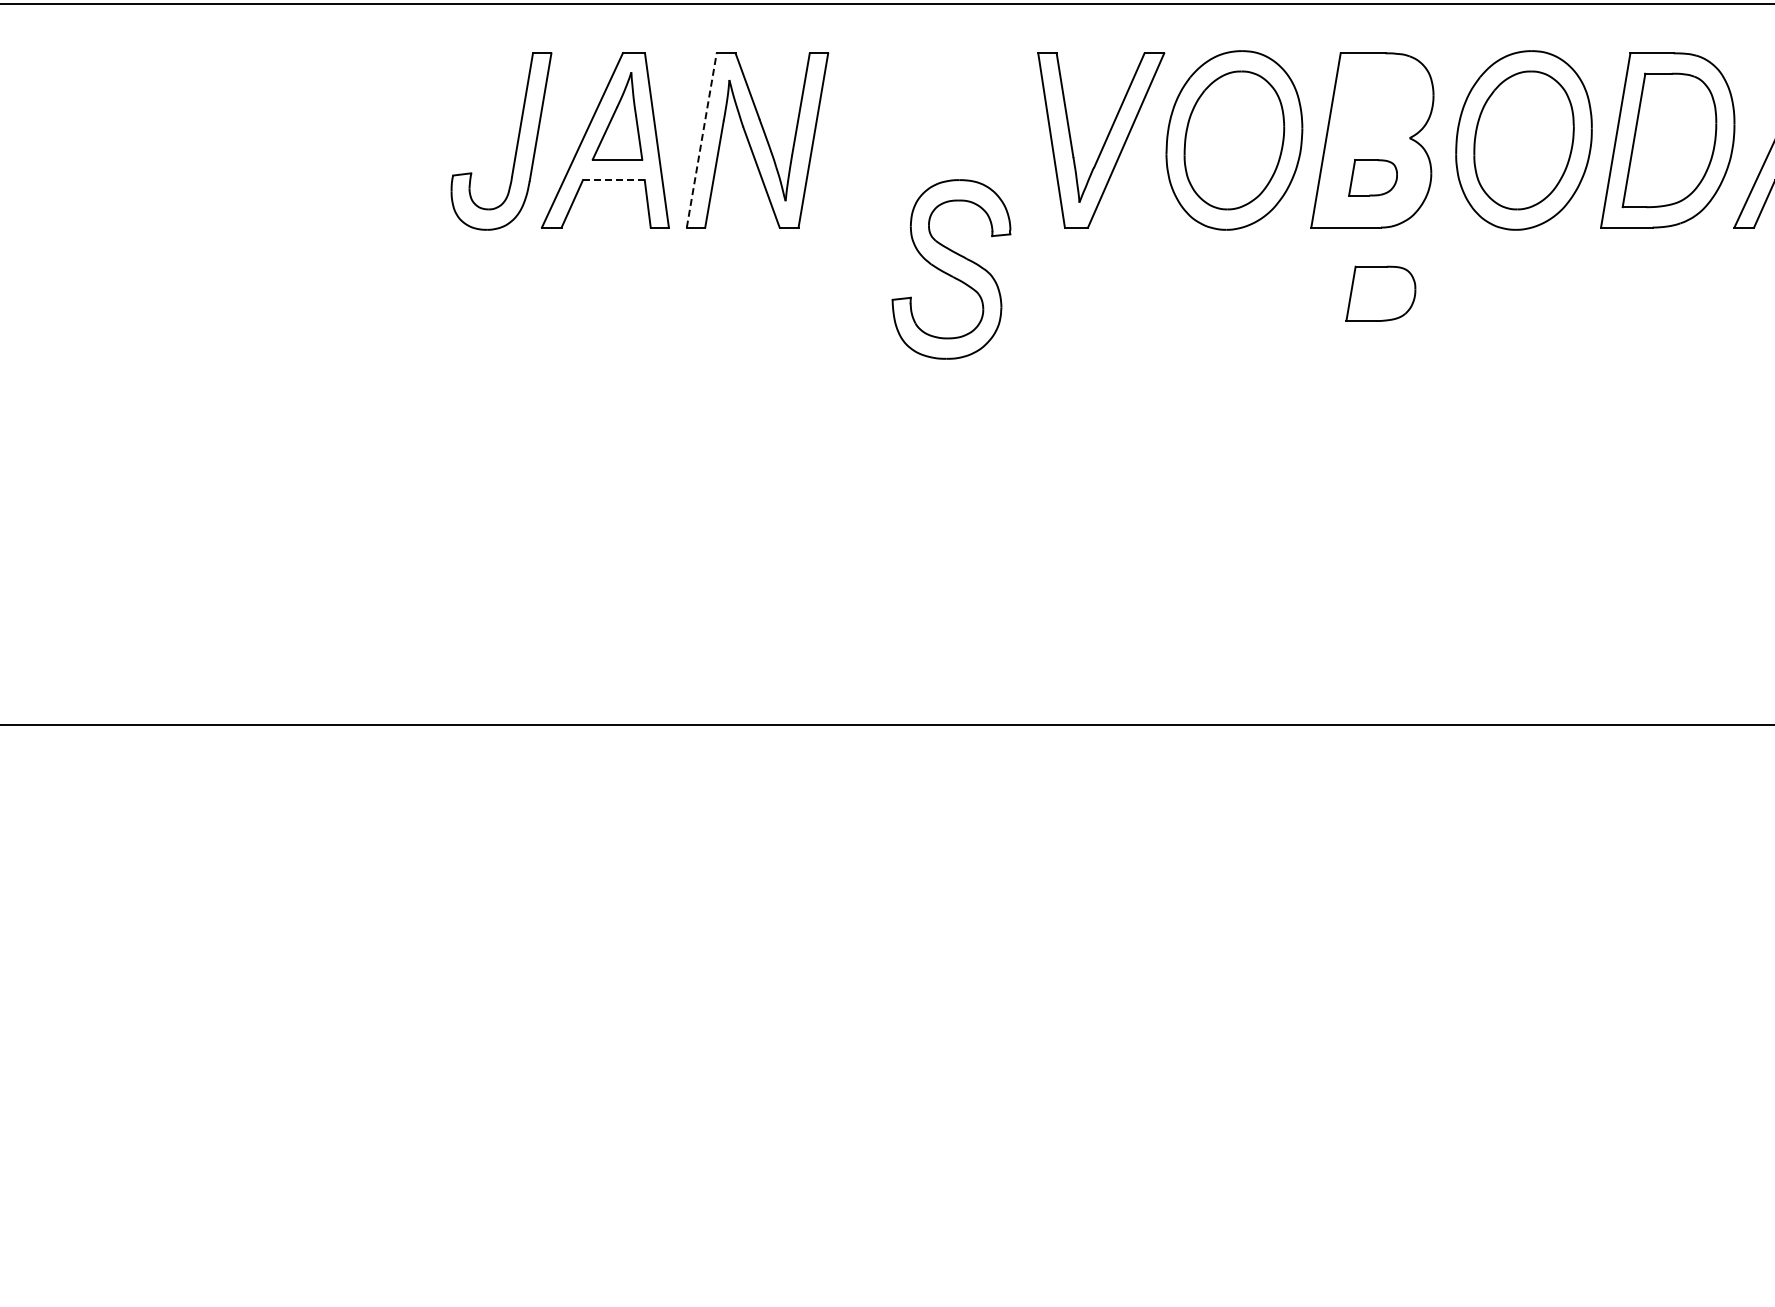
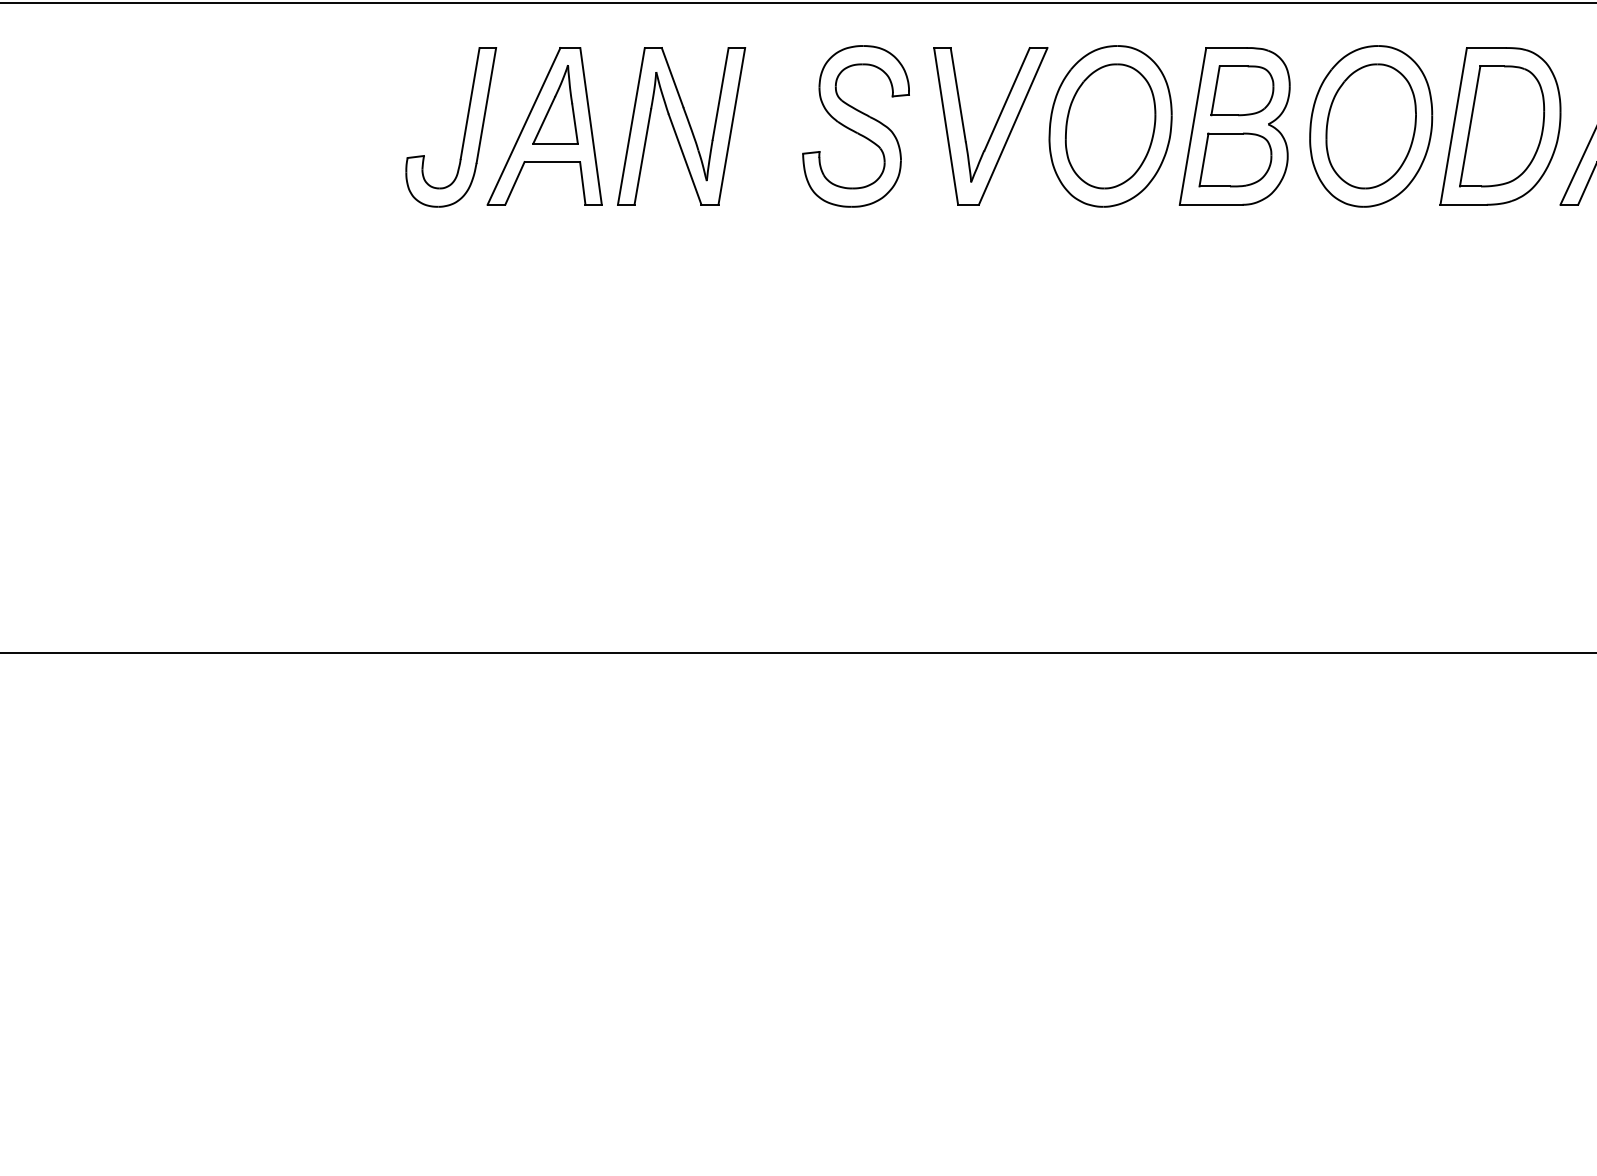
line: (701, 139) -> (631, 125), dashed -> solid
part: (1372, 177) -> (1234, 159), size x1.67
line: (613, 180) -> (551, 162), dashed -> solid
part: (951, 269) -> (856, 126), moved
part: (1380, 293) -> (1242, 90), moved

